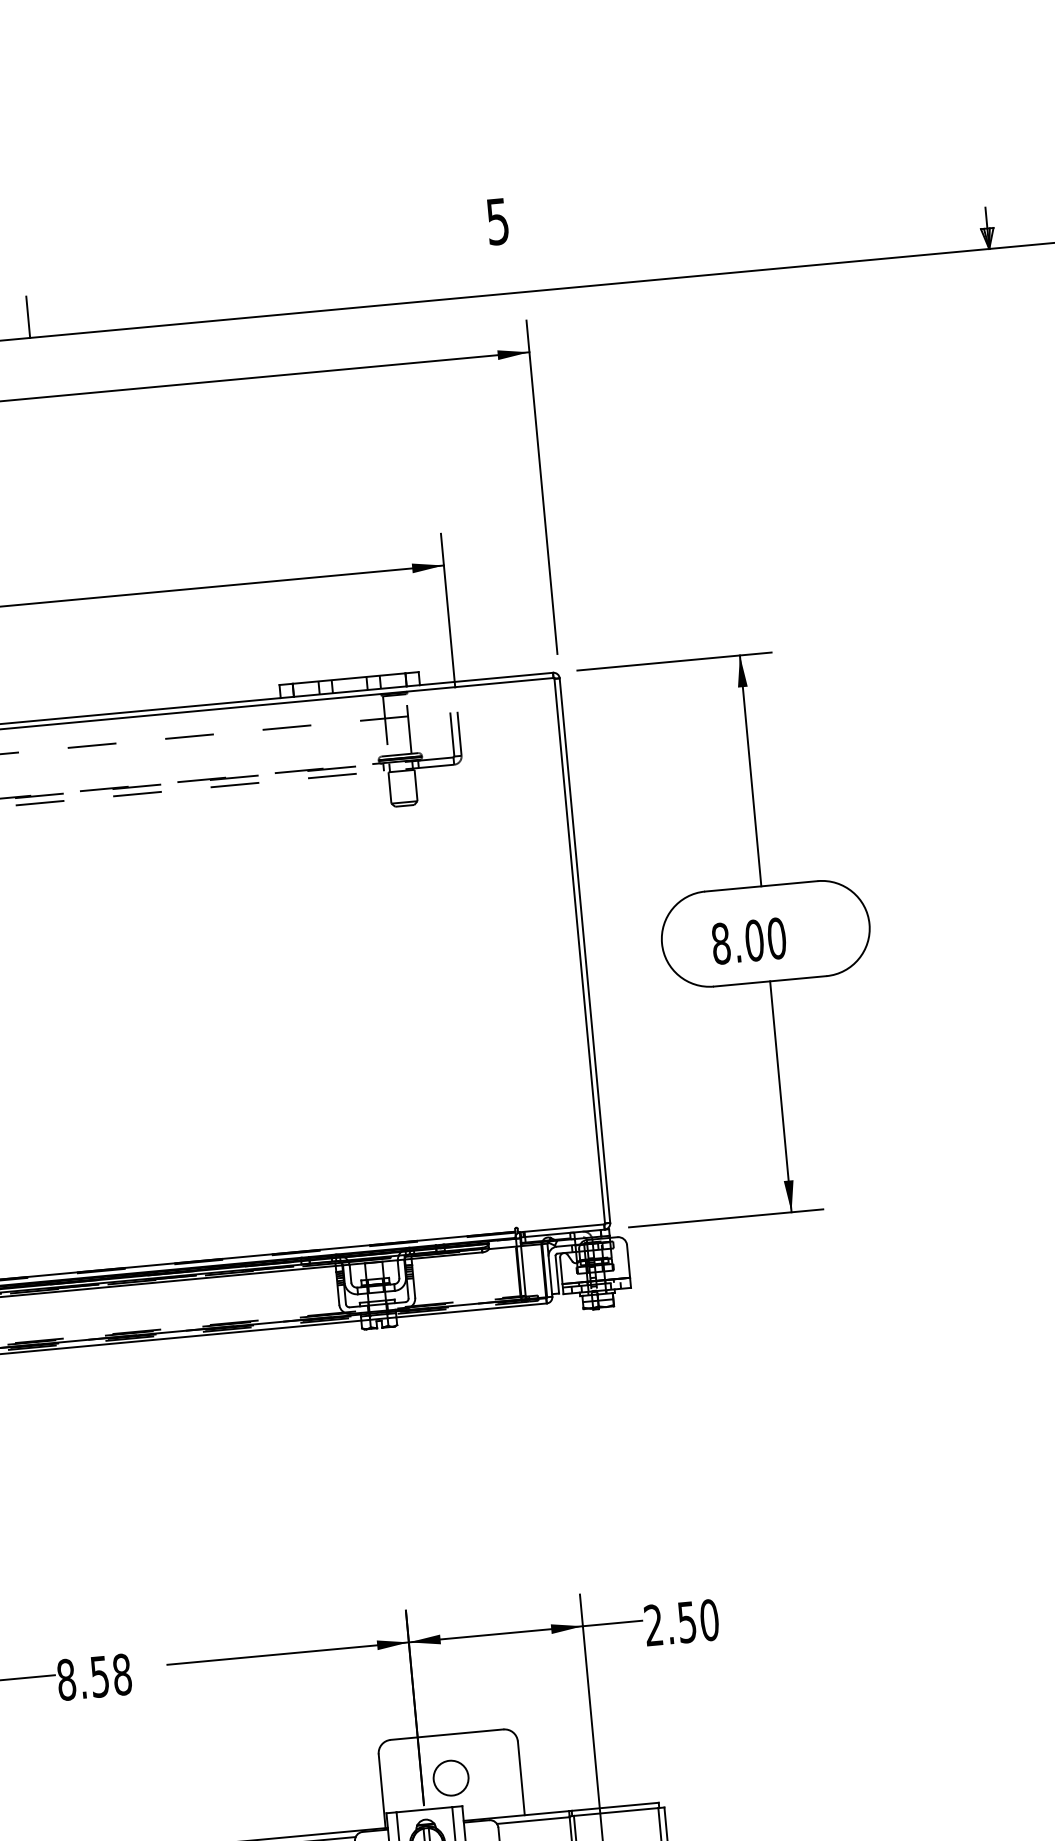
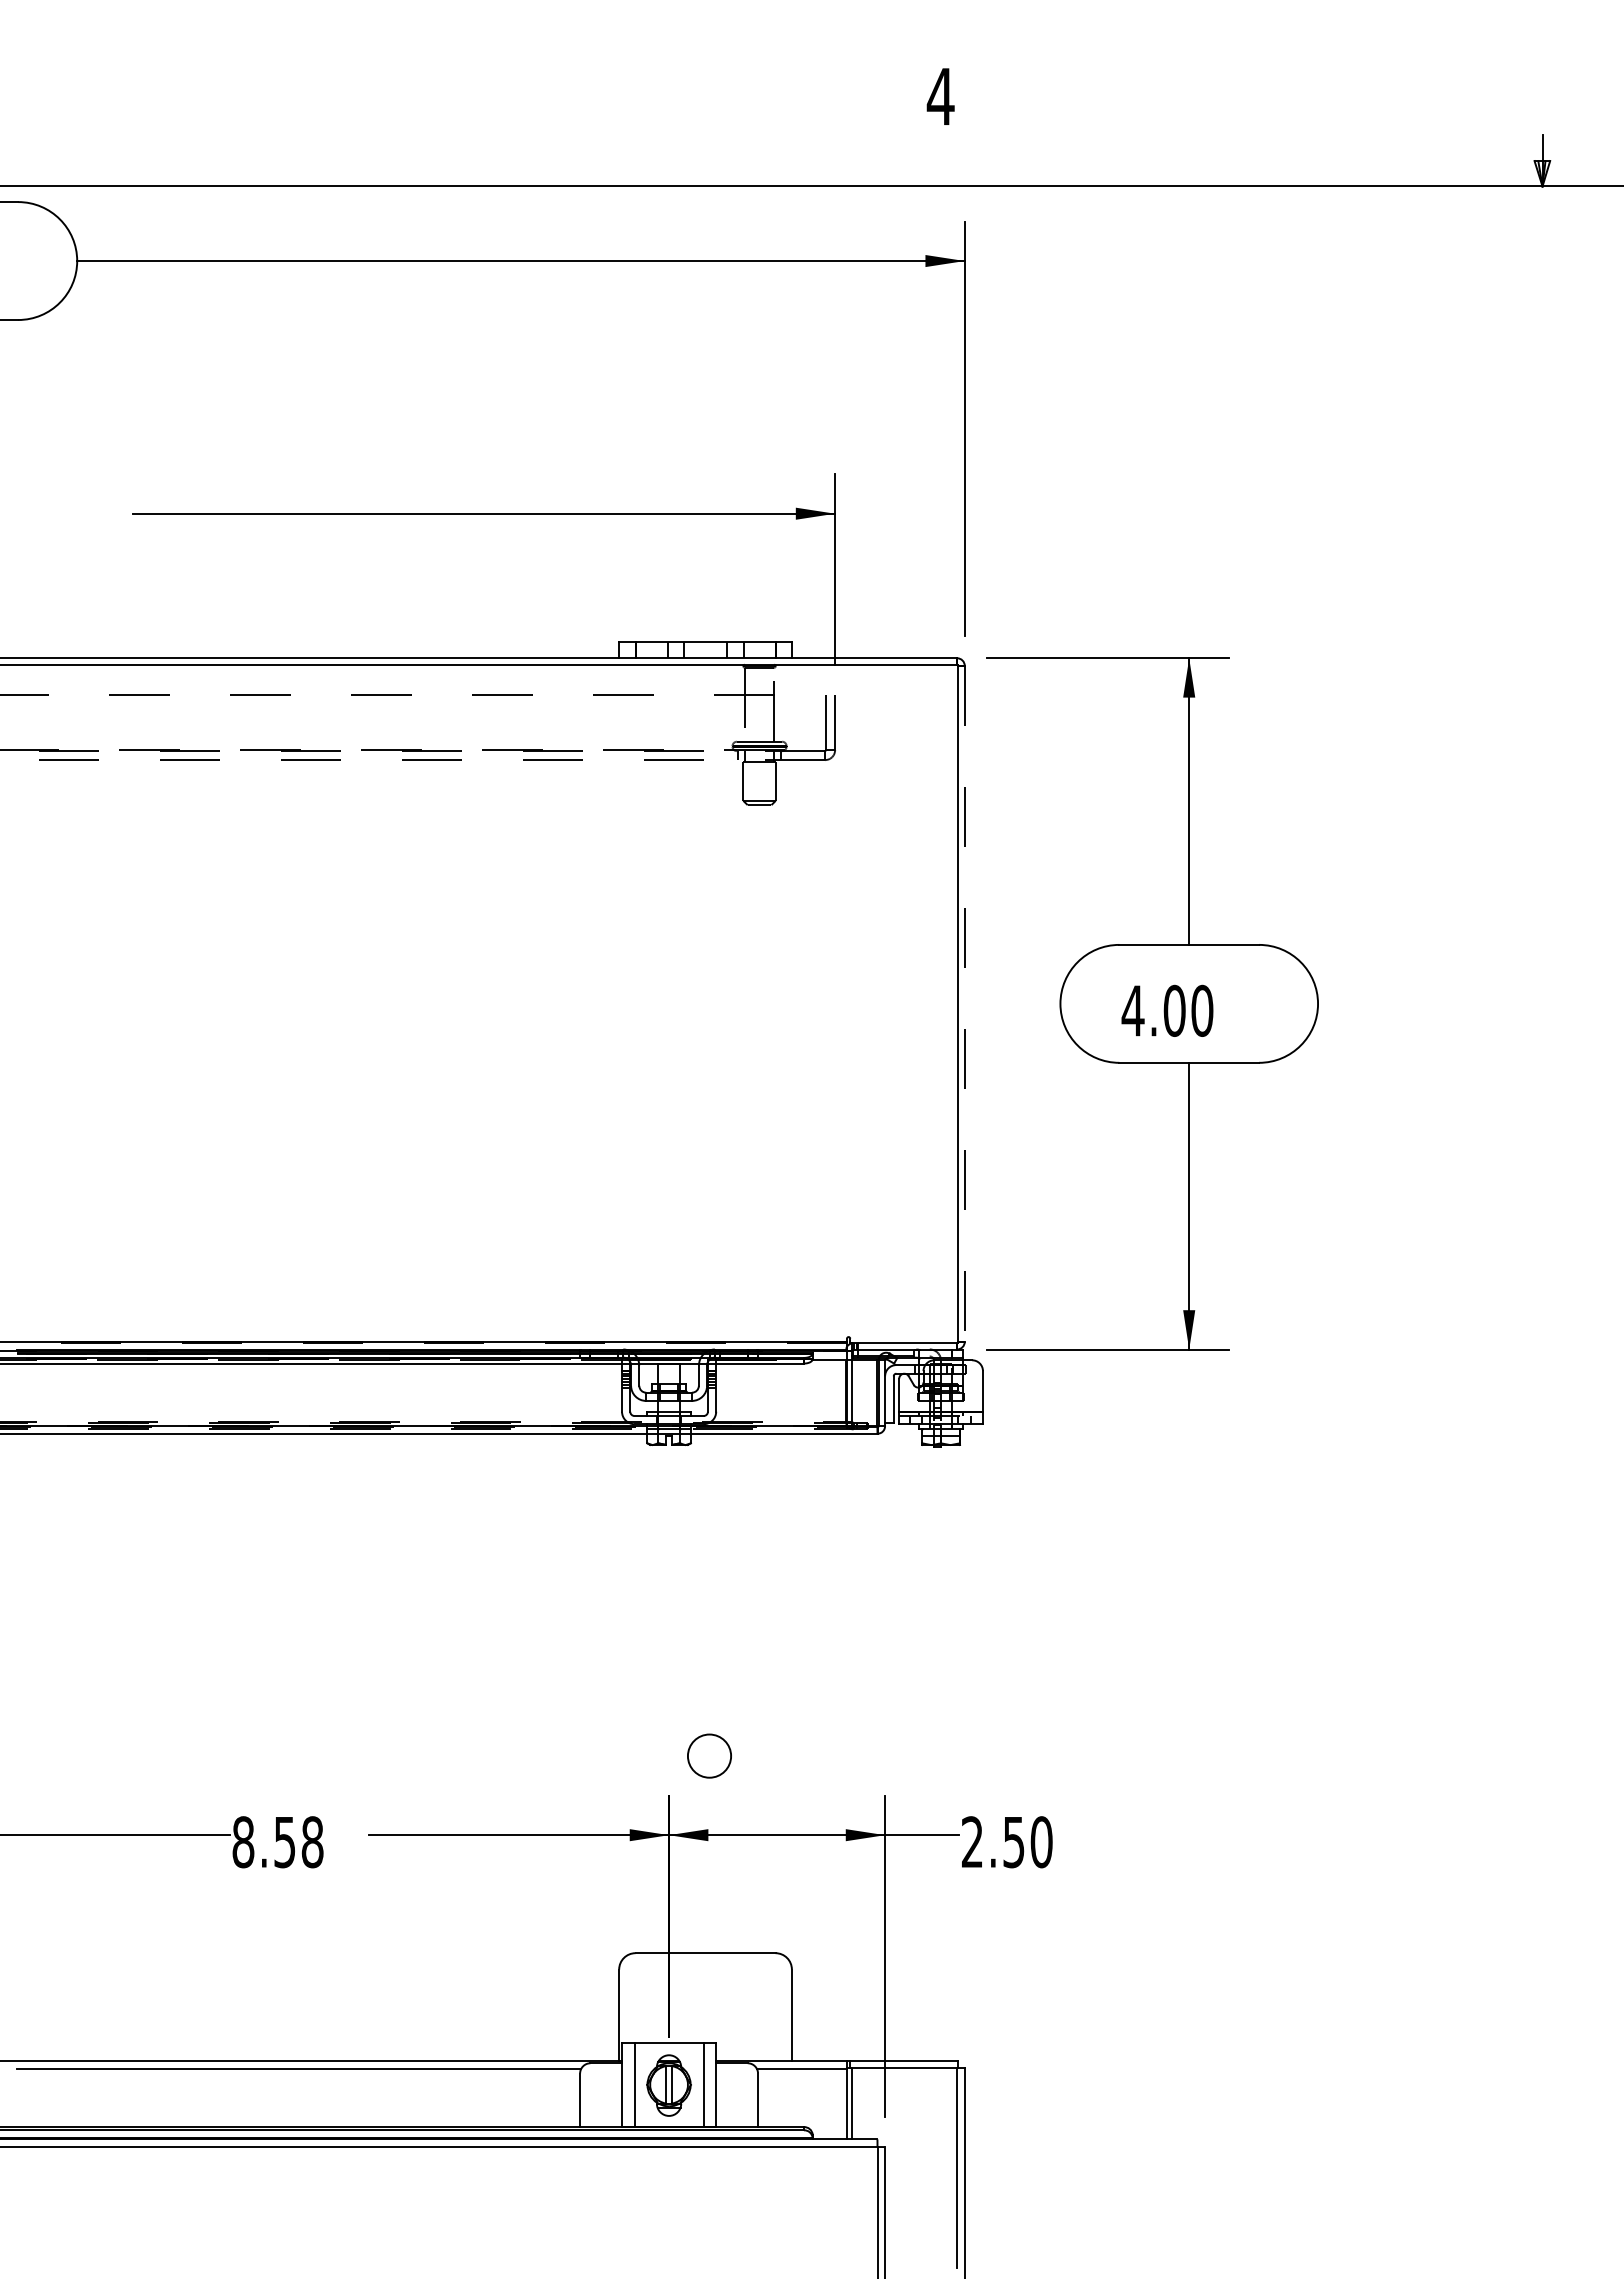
text: (497, 222) -> (940, 97), 5 -> 4
line: (27, 317) -> (351, 160), removed
text: (720, 943) -> (1132, 1010), 8.00 -> 4.00
line: (584, 951) -> (964, 1004), solid -> dashed
circle: (451, 1777) -> (709, 1755), moved

